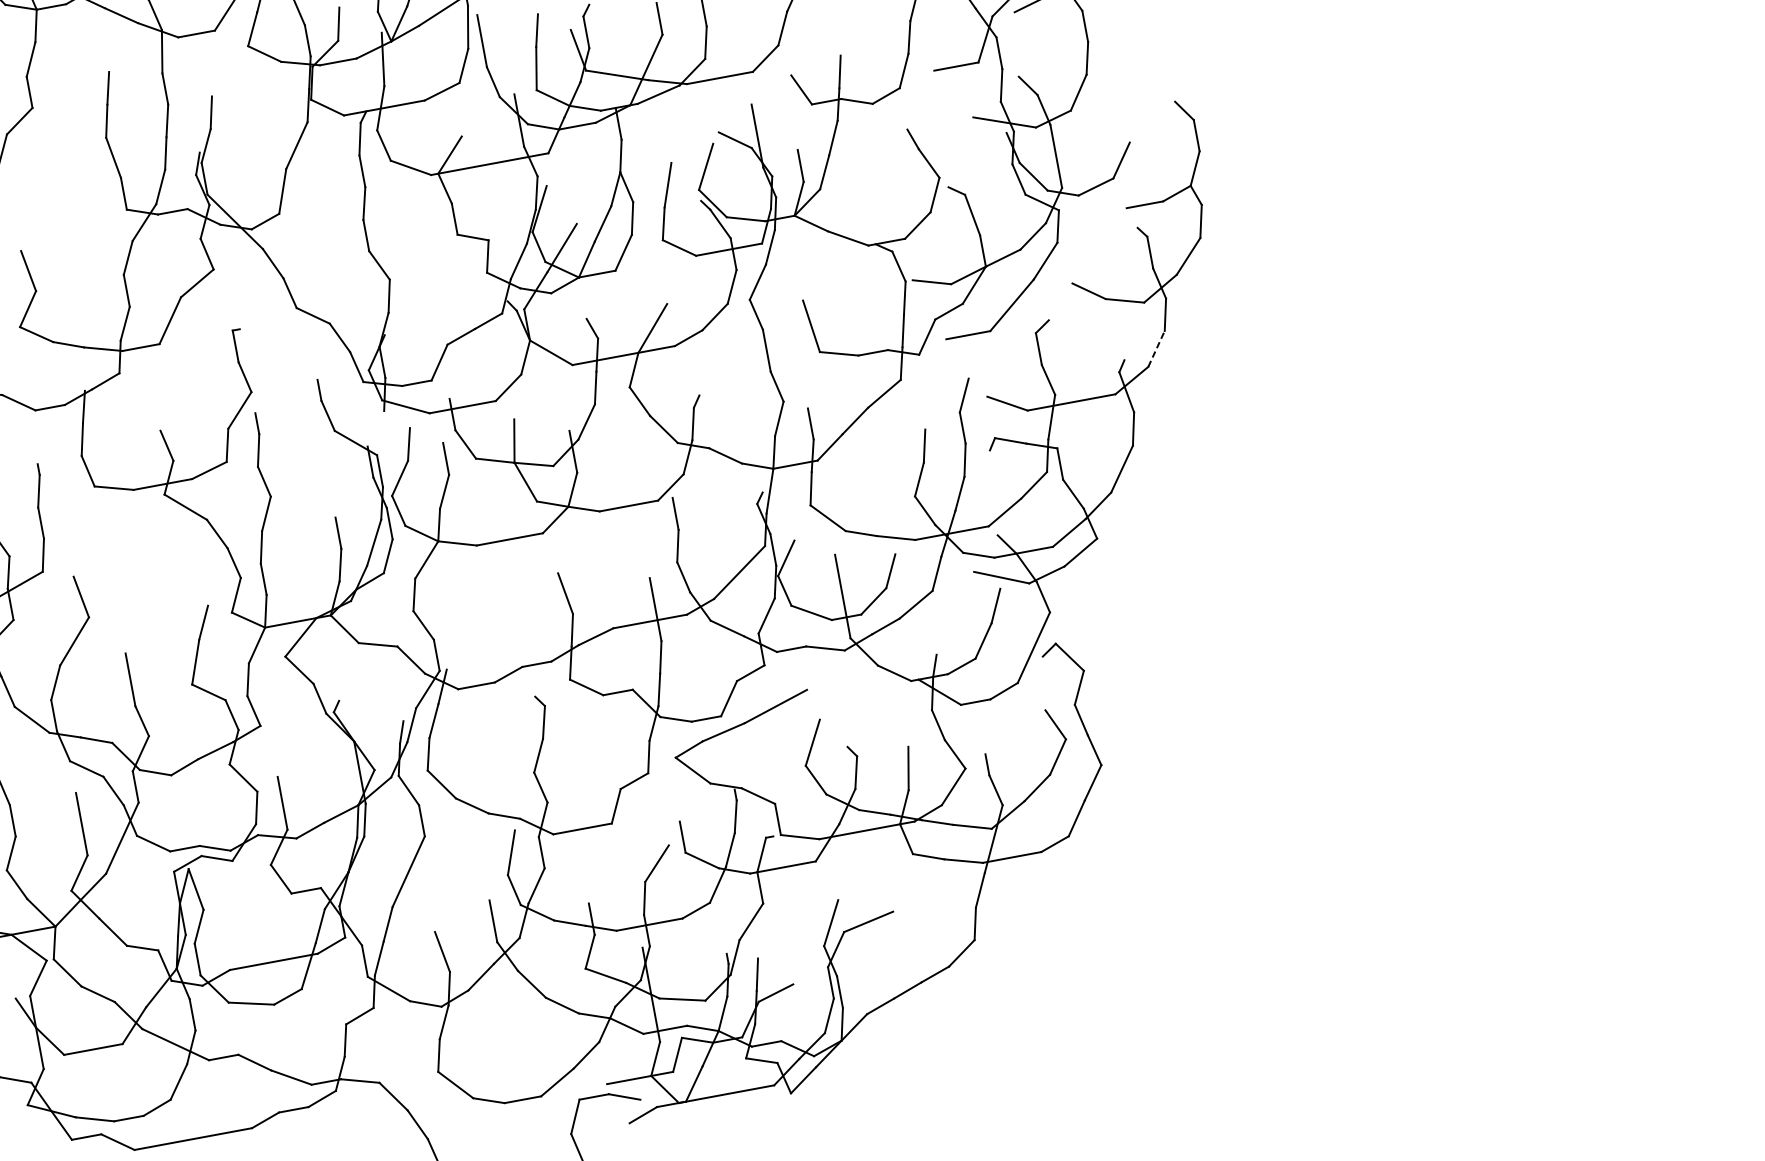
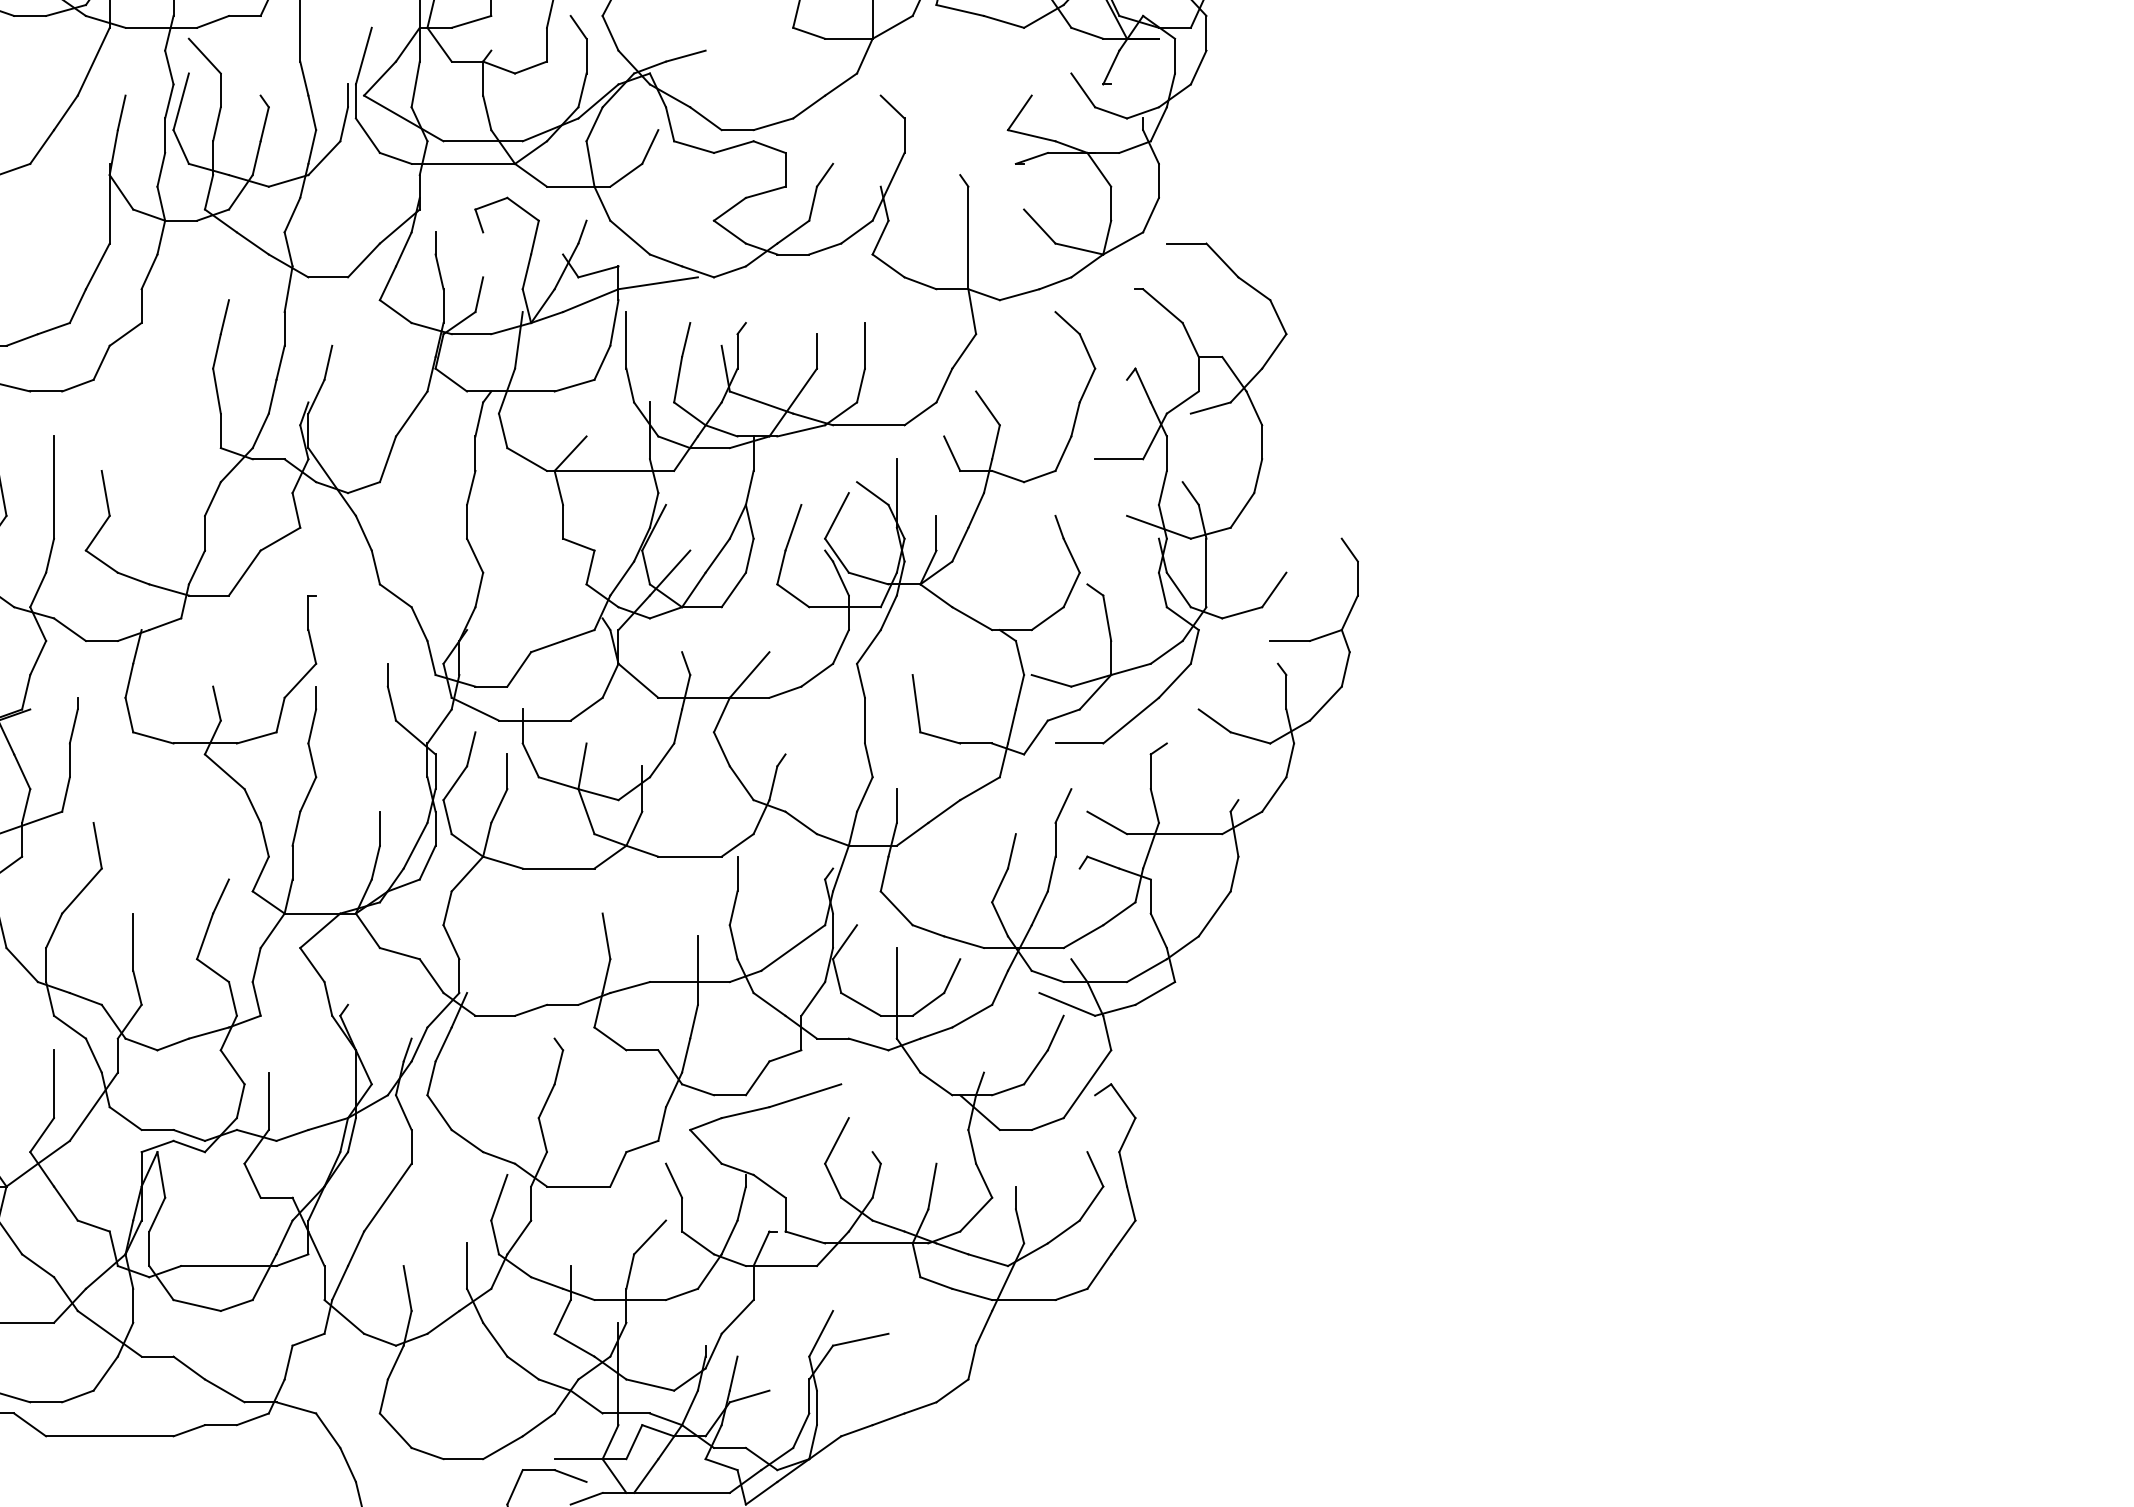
line: (826, 42) -> (987, 408), added
line: (1156, 348) -> (1274, 794), dashed -> solid
line: (375, 428) -> (439, 726), added
line: (669, 806) -> (674, 1180), added

